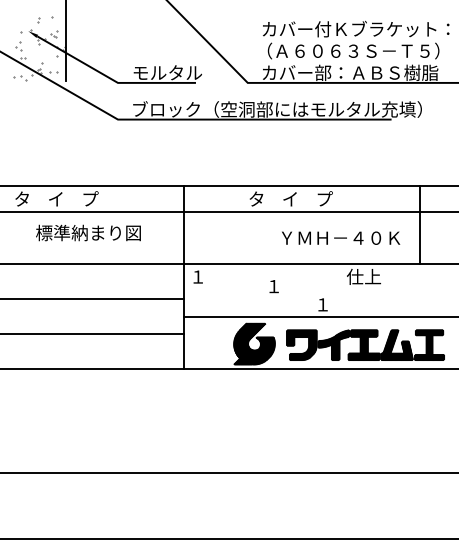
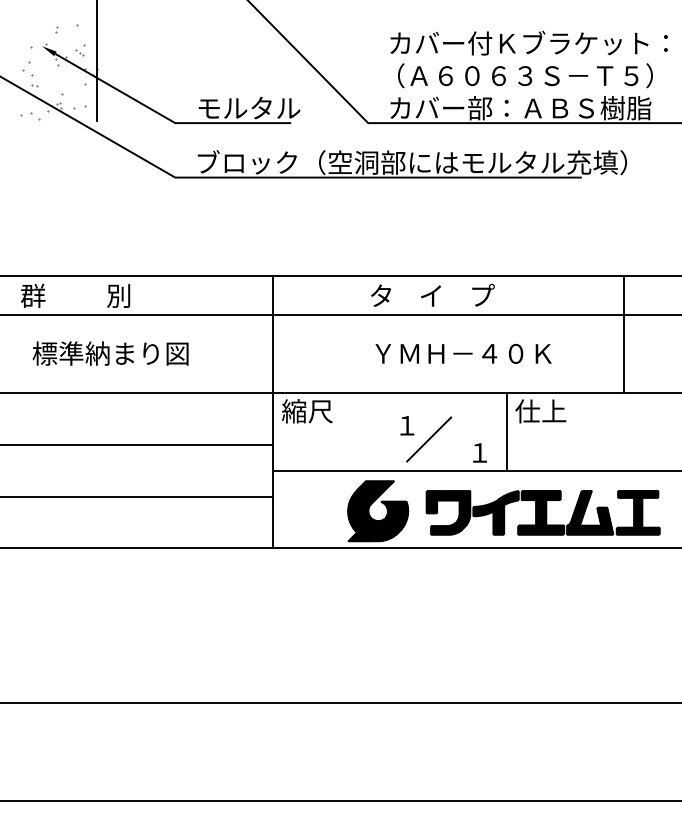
text: (56, 199) -> (83, 296), タ    イ    プ -> 群          別
text: (88, 232) -> (110, 352), moved
text: (341, 237) -> (464, 352), moved
text: (206, 276) -> (306, 410), １ -> 縮尺
line: (341, 290) -> (507, 431), added
line: (288, 295) -> (428, 439), added

